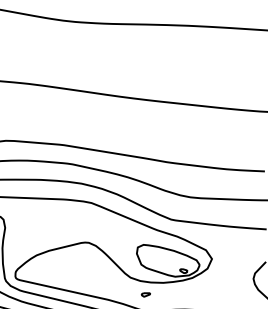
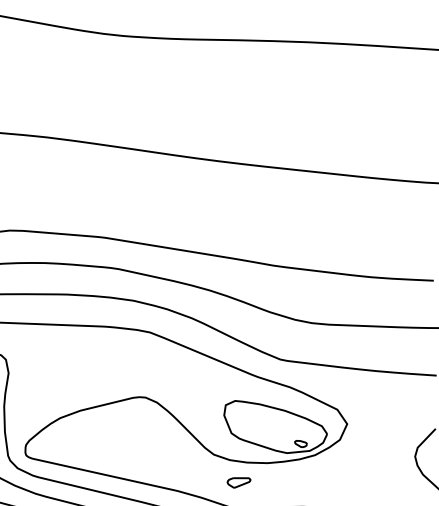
part: (145, 294) -> (238, 482), size x1.67

